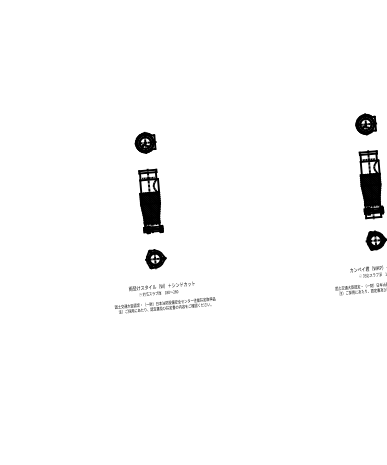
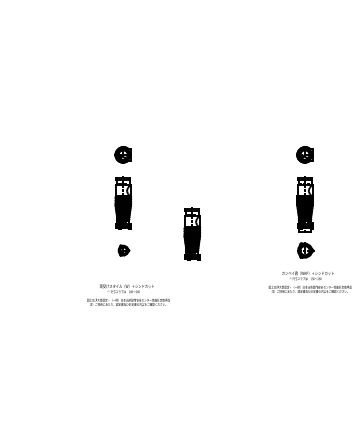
part: (237, 231) -> (192, 233), added
part: (155, 258) -> (123, 250), size x0.7
text: (164, 295) -> (128, 294), moved

